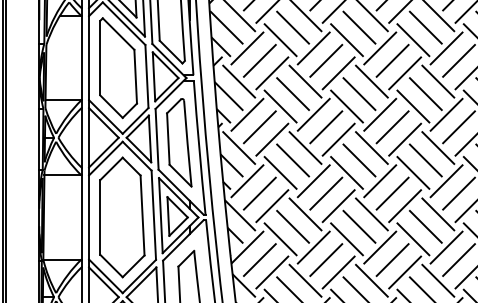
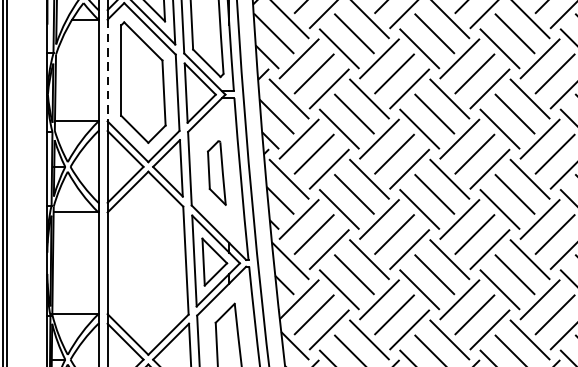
line: (89, 58) -> (108, 70), solid -> dashed
part: (179, 142) -> (217, 172), size x0.6
part: (122, 217) -> (148, 263), removed

